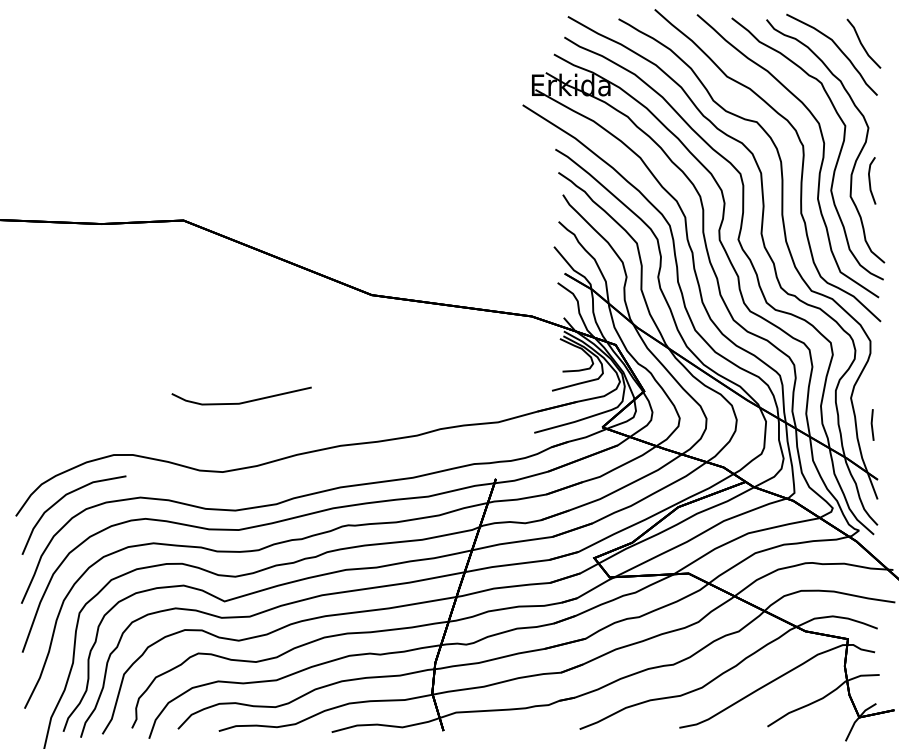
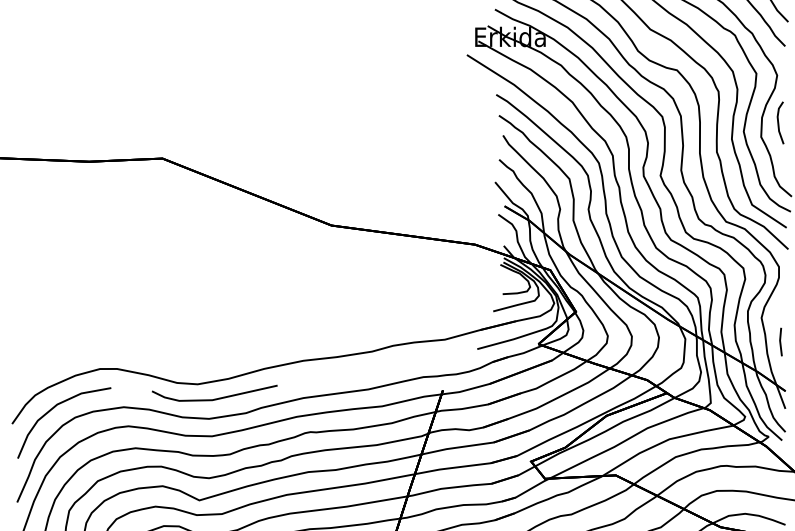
line: (243, 401) -> (216, 398), moved

